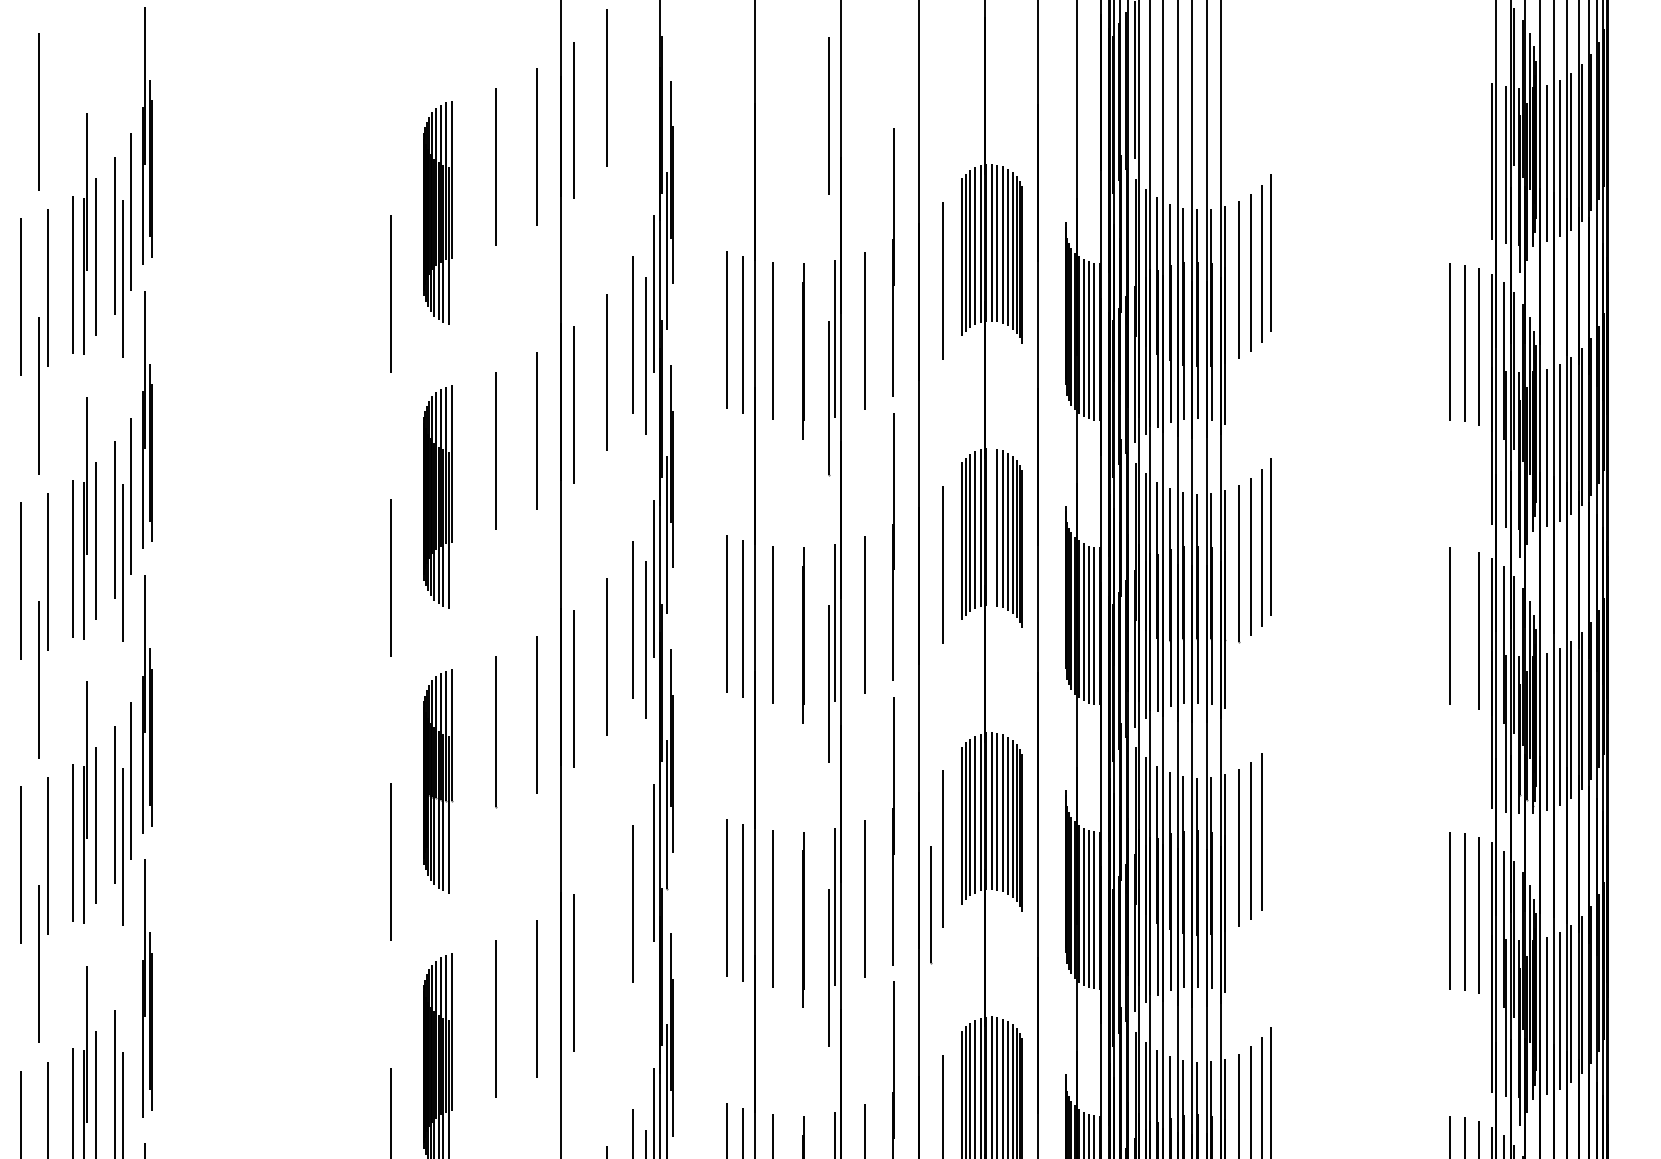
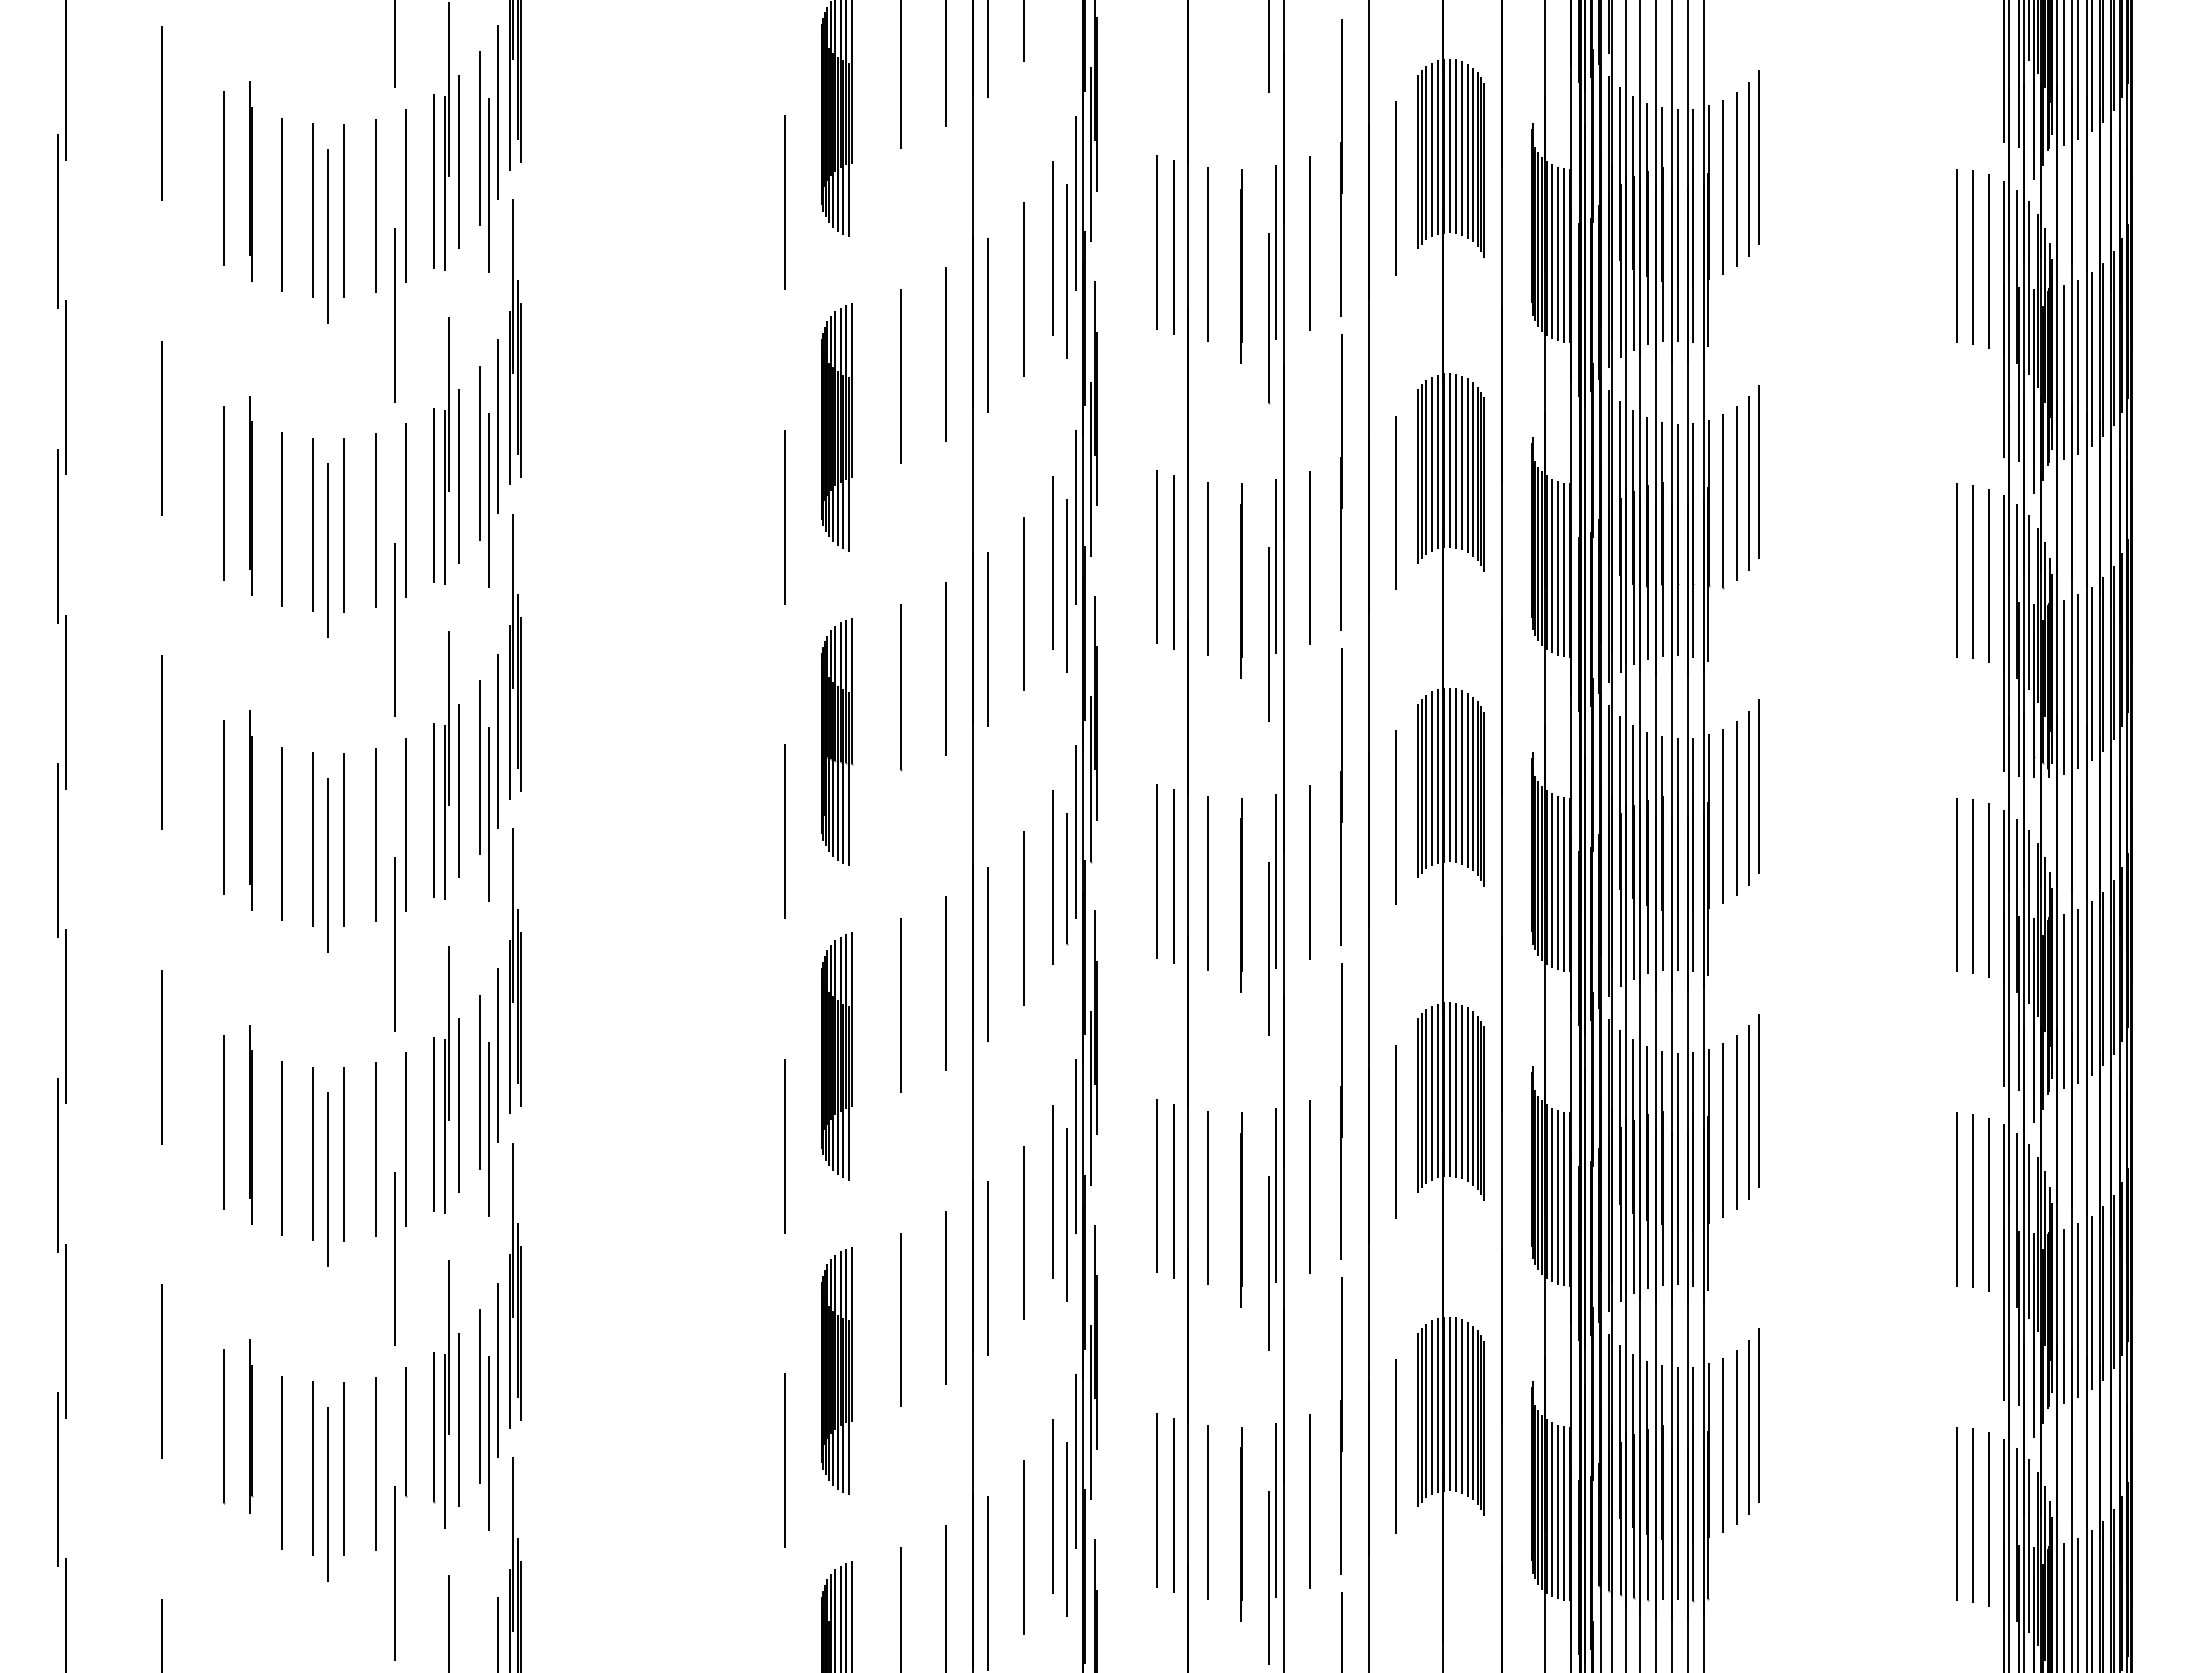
line: (992, 526) -> (1450, 460), added
line: (1464, 627) -> (1973, 571), added
line: (1270, 821) -> (1758, 786), added
line: (931, 905) -> (1067, 879), moved
line: (606, 940) -> (1023, 918), added
line: (131, 1064) -> (497, 1055), added

